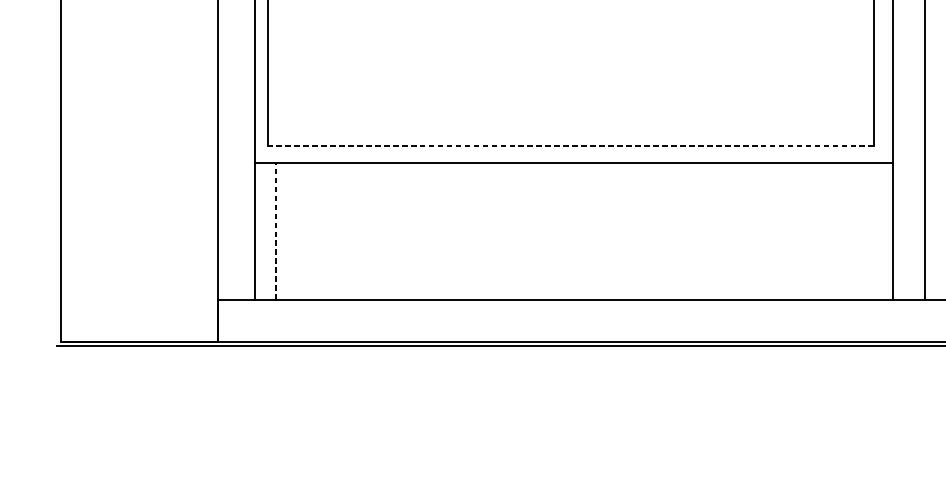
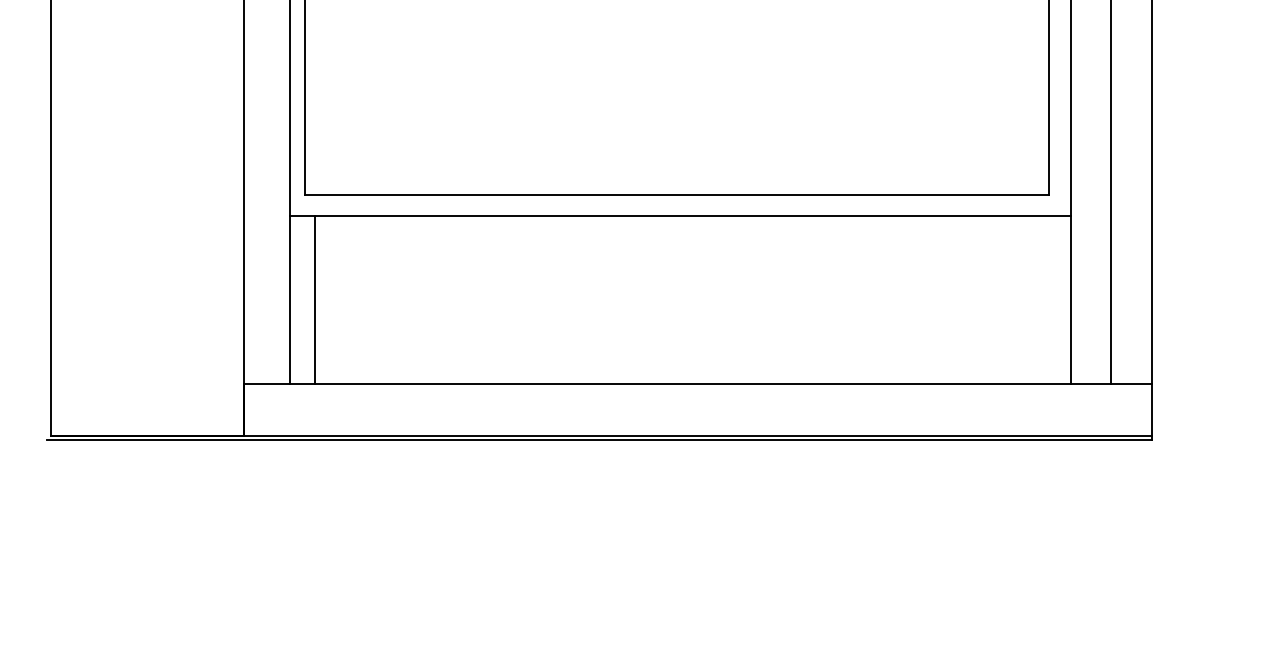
line: (570, 145) -> (676, 194), dashed -> solid
line: (276, 231) -> (315, 299), dashed -> solid

